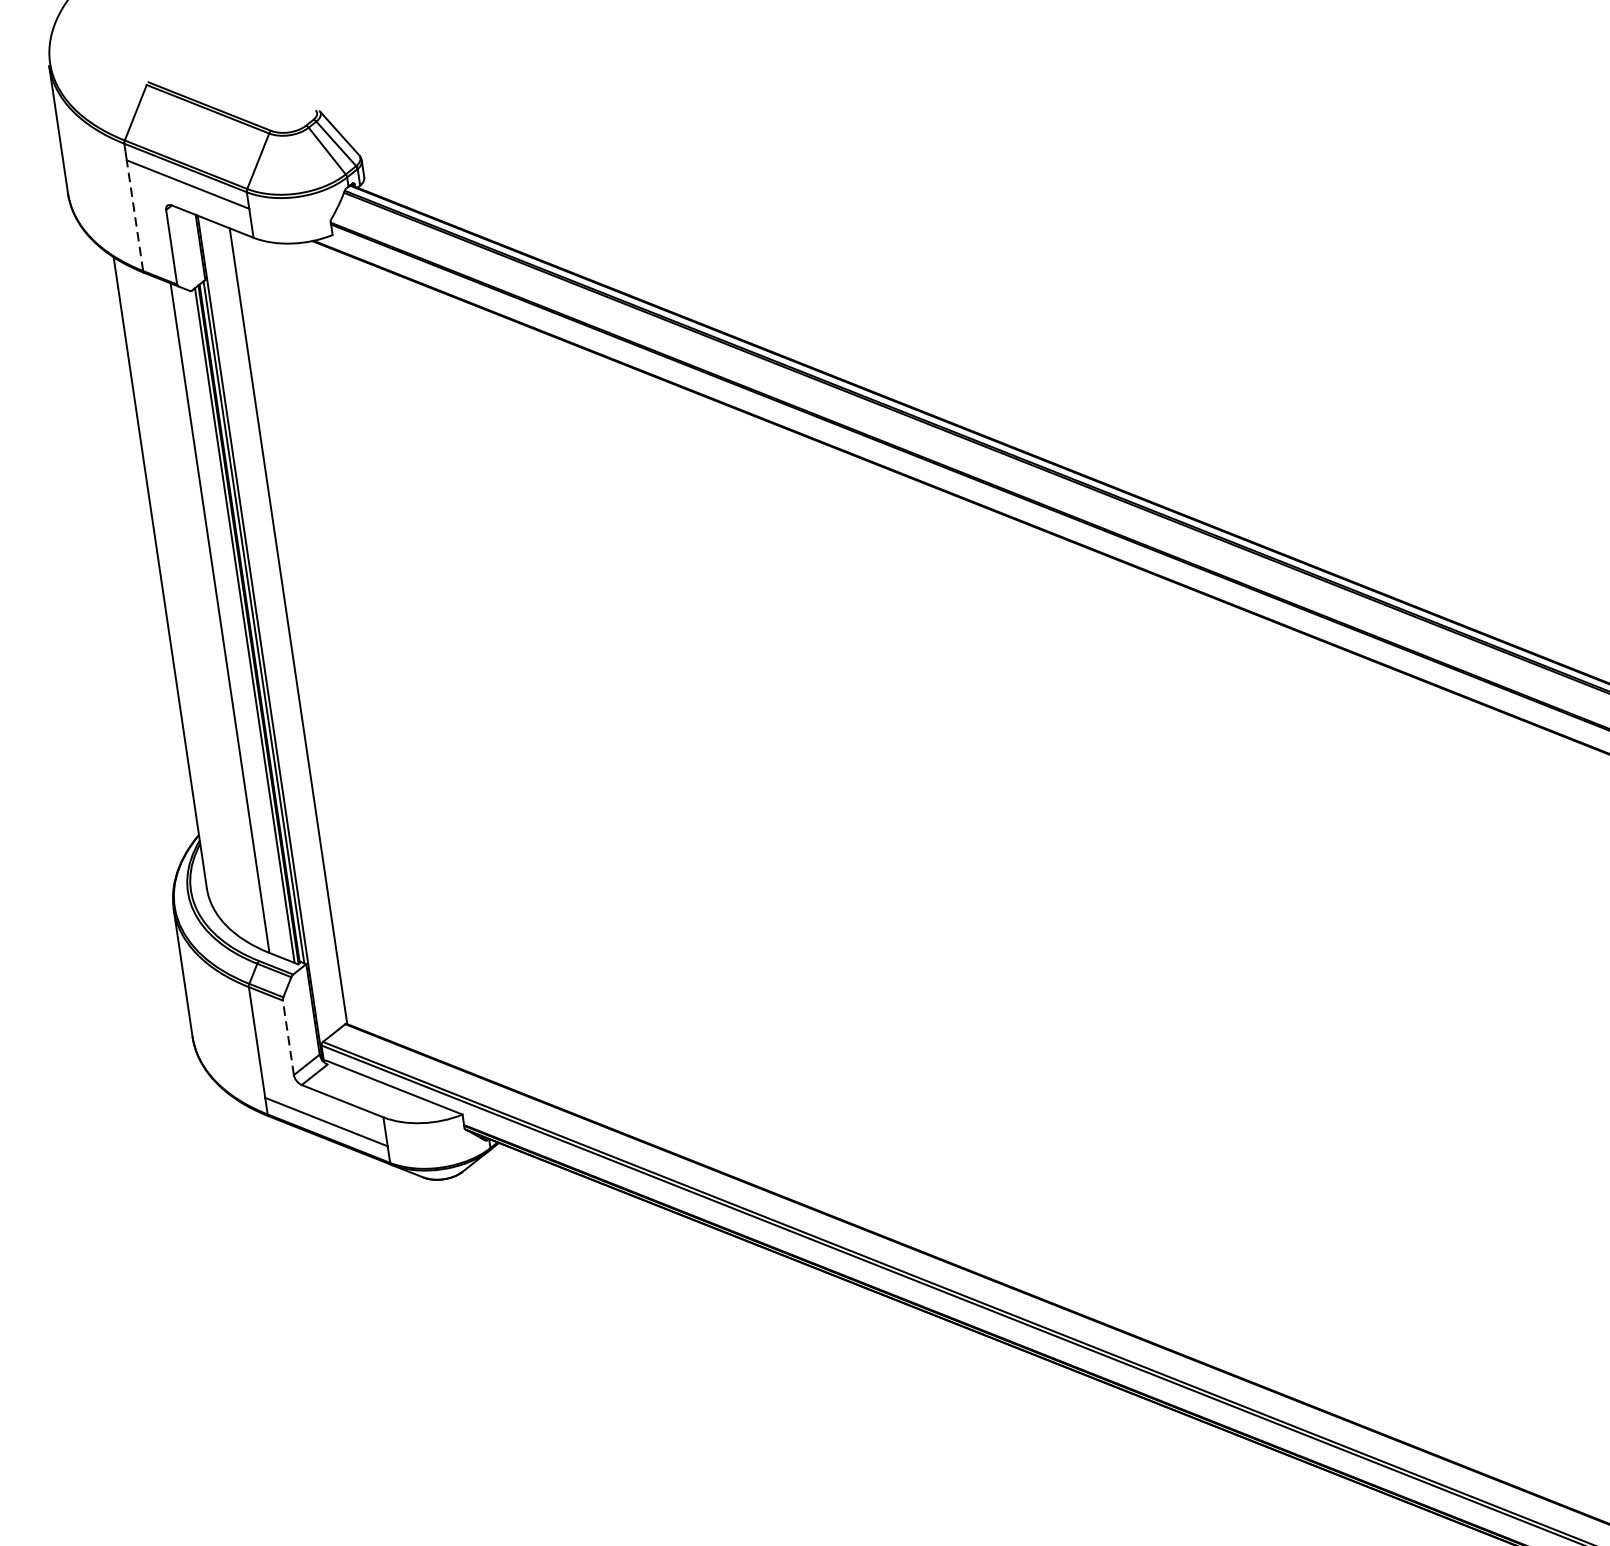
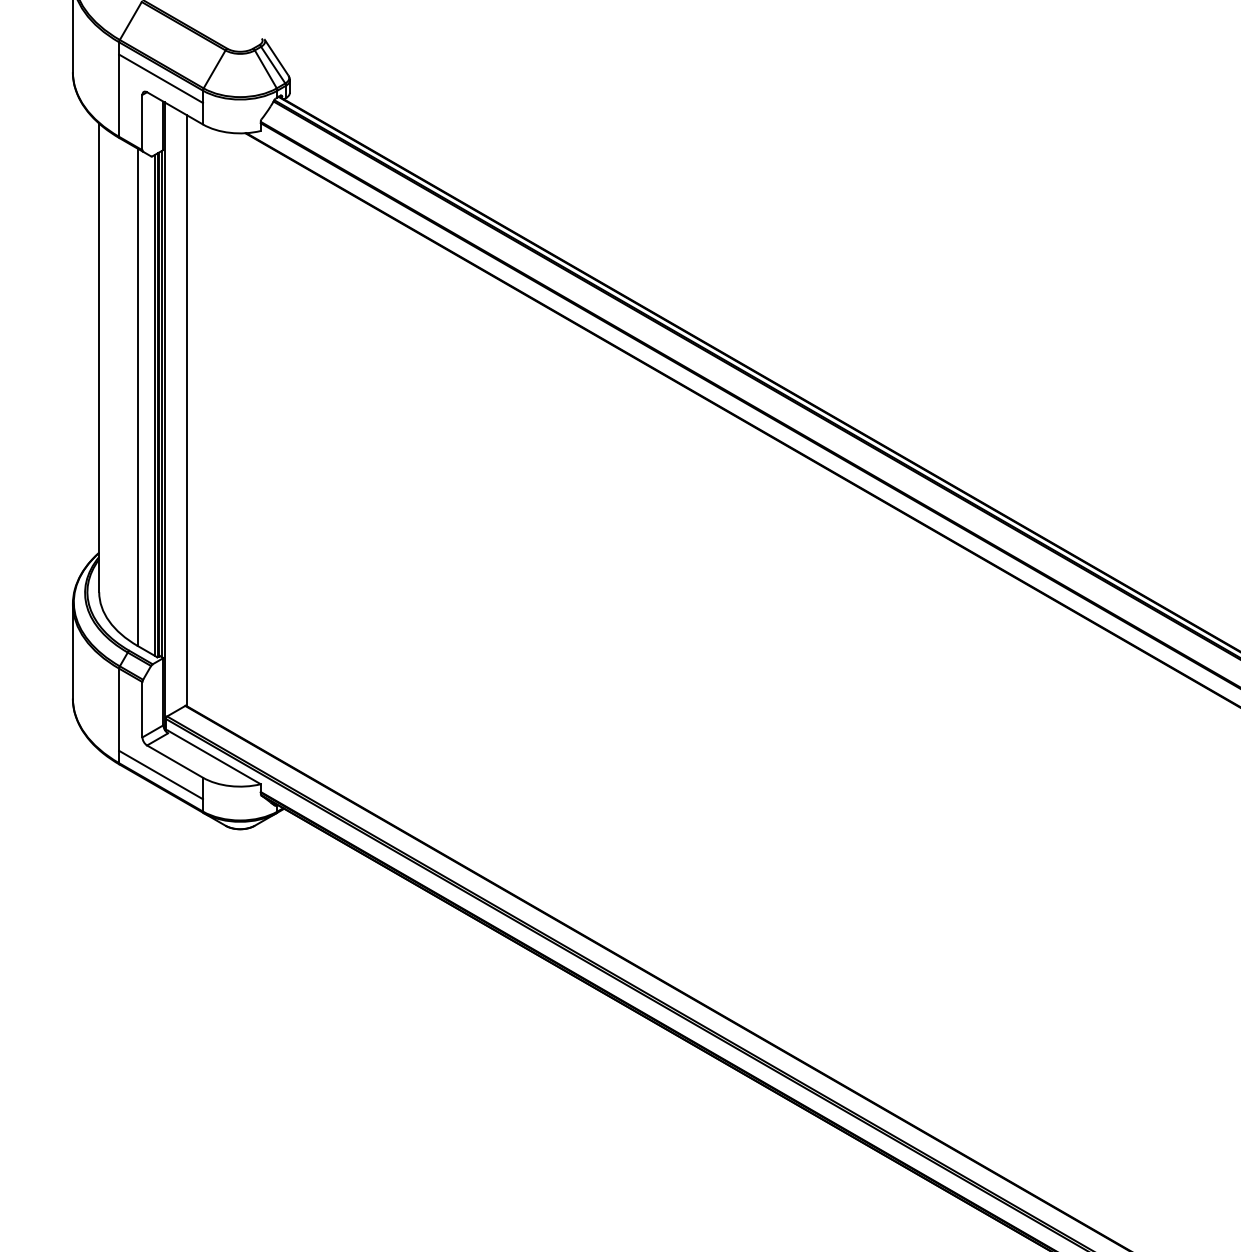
line: (135, 215) -> (119, 95), dashed -> solid
line: (288, 1037) -> (142, 709), dashed -> solid

